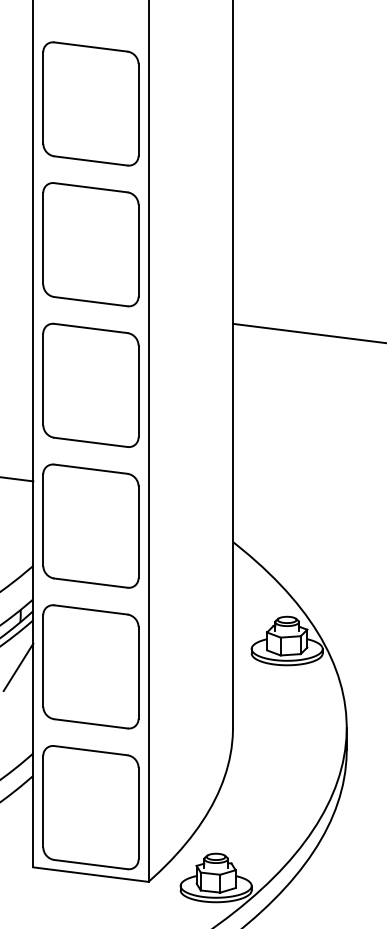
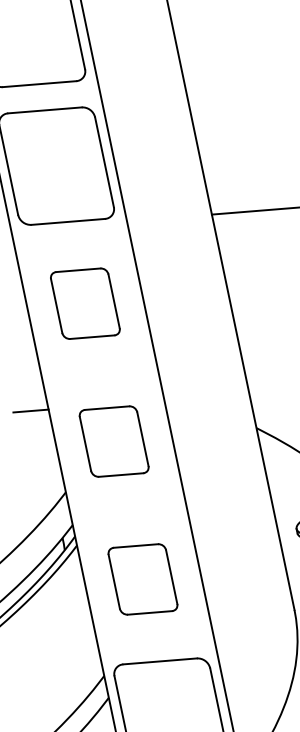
part: (90, 384) -> (84, 303), size x0.6
part: (90, 525) -> (113, 441), size x0.6
part: (90, 666) -> (142, 579), size x0.6
line: (18, 667) -> (72, 594), removed

